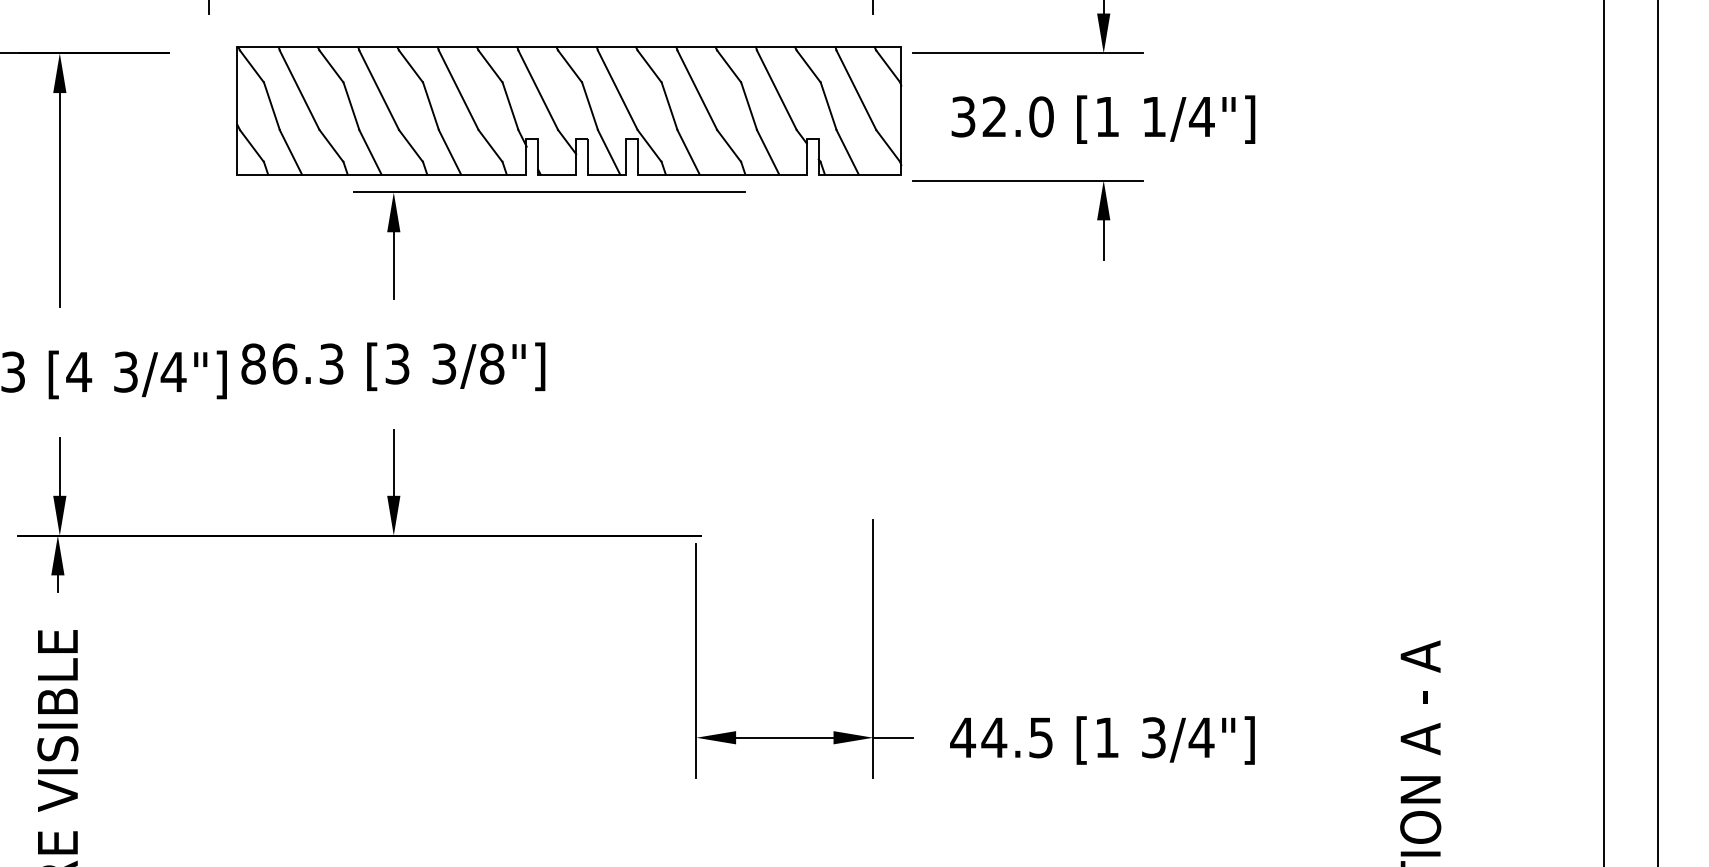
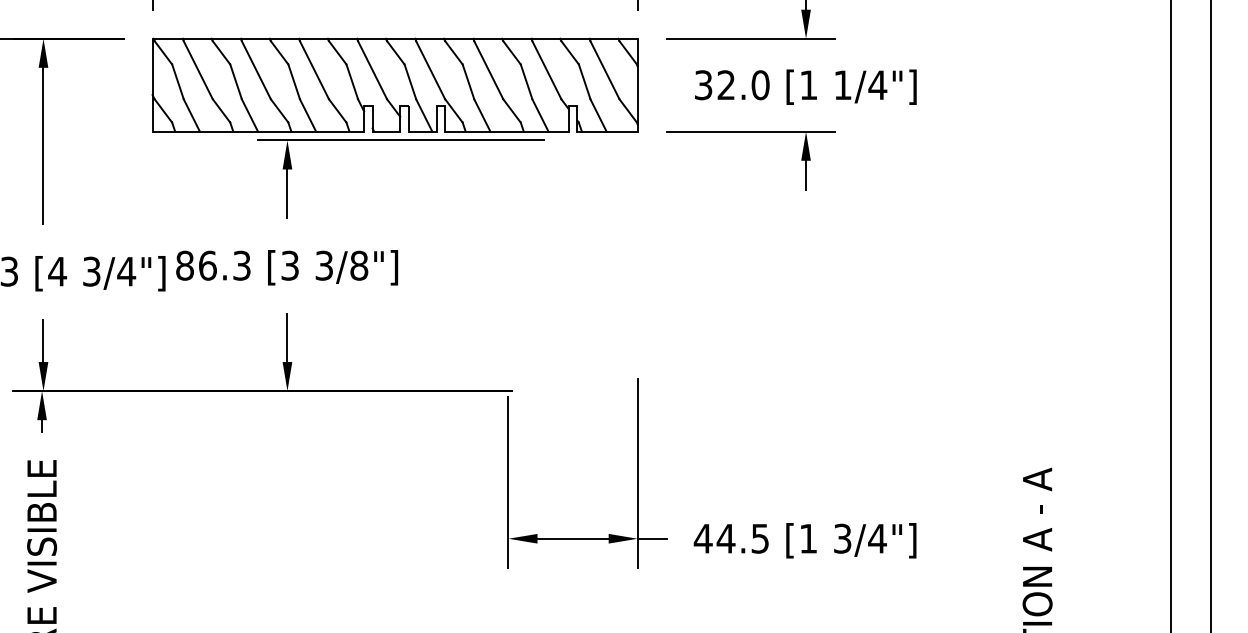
part: (569, 110) -> (395, 84), moved

